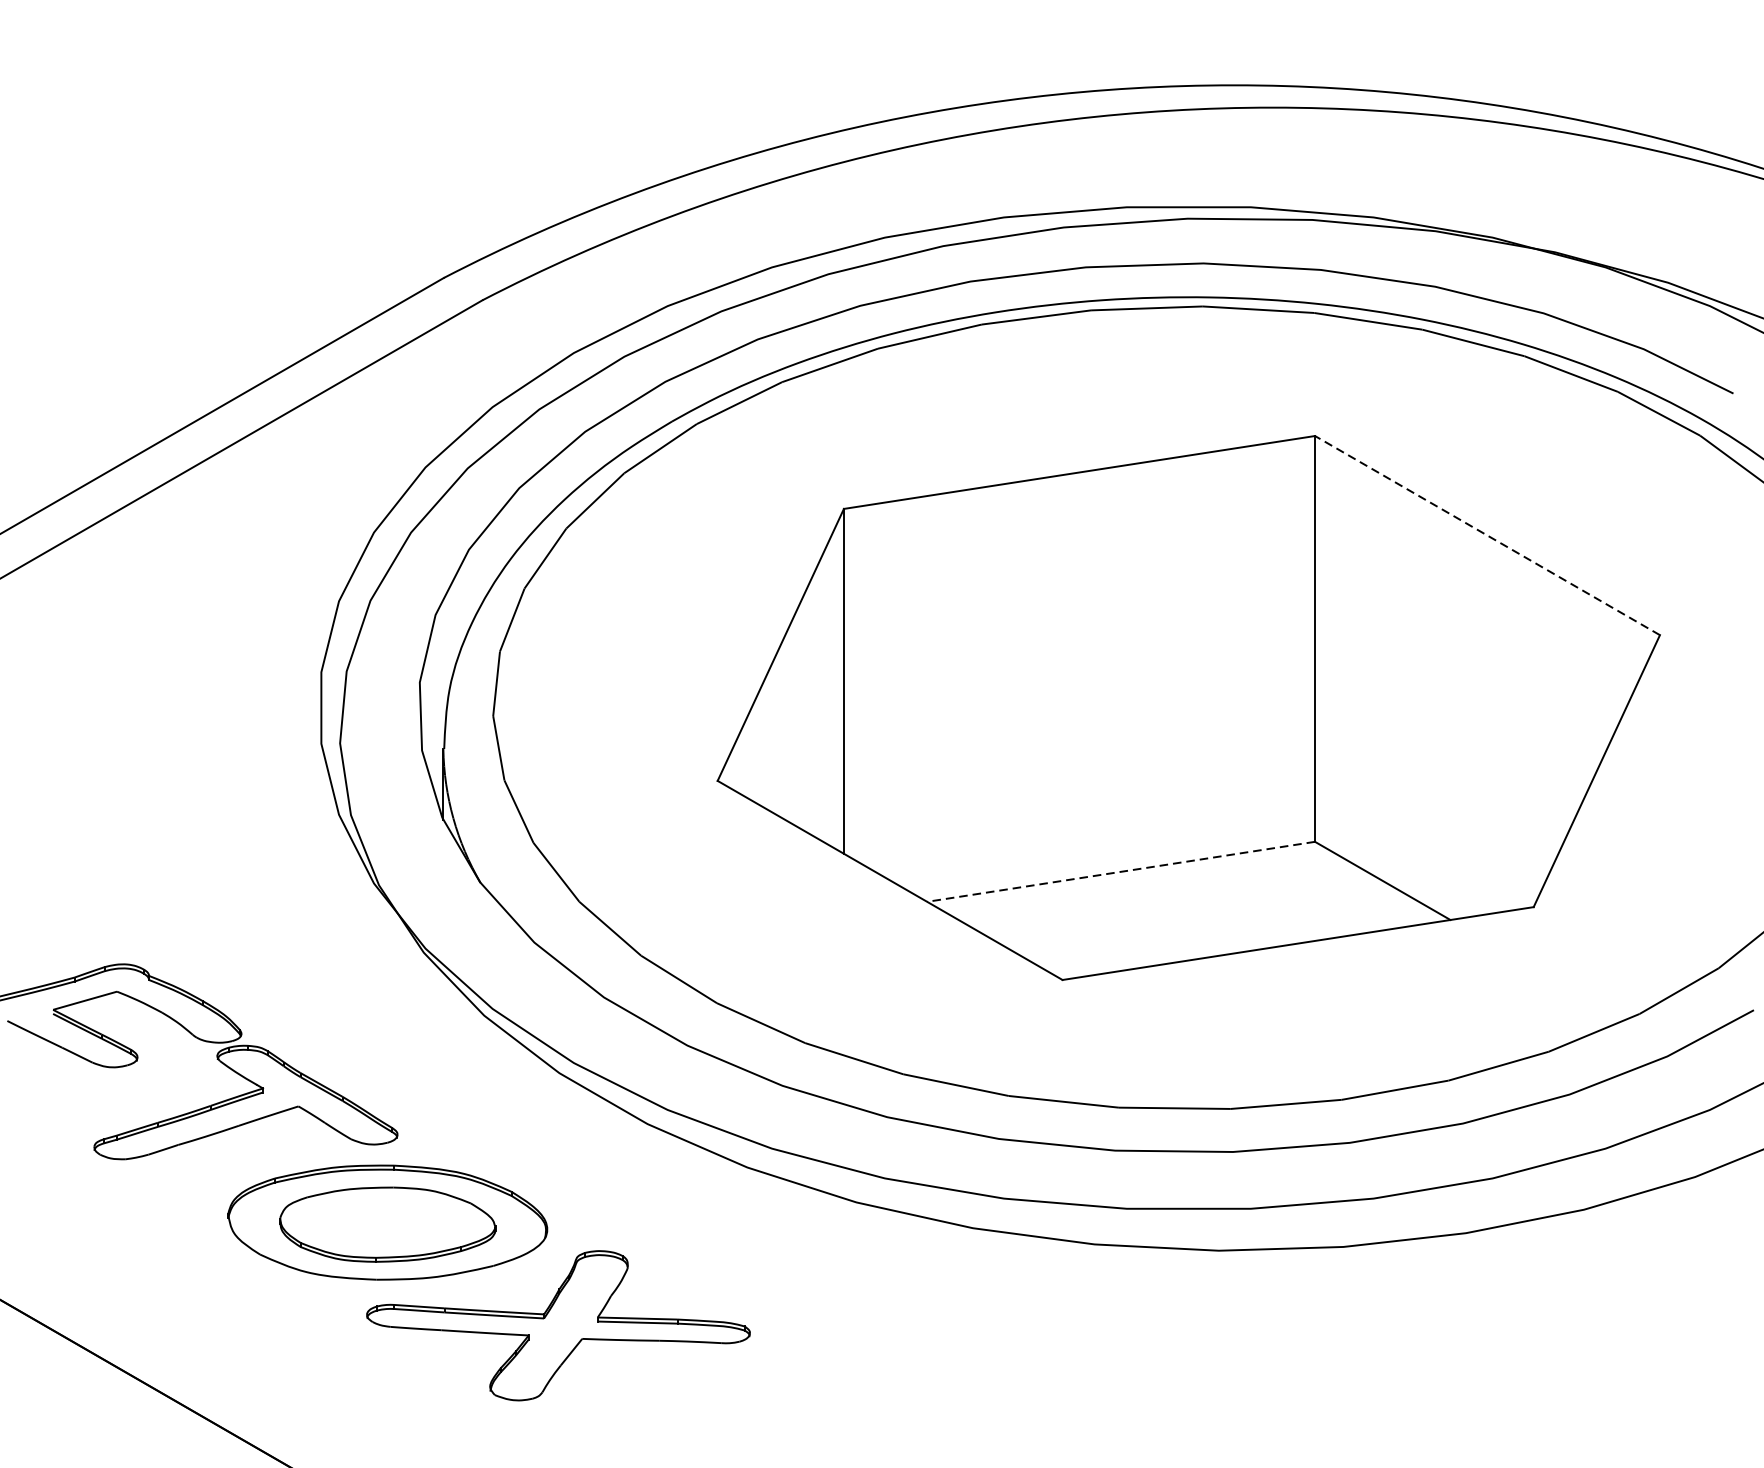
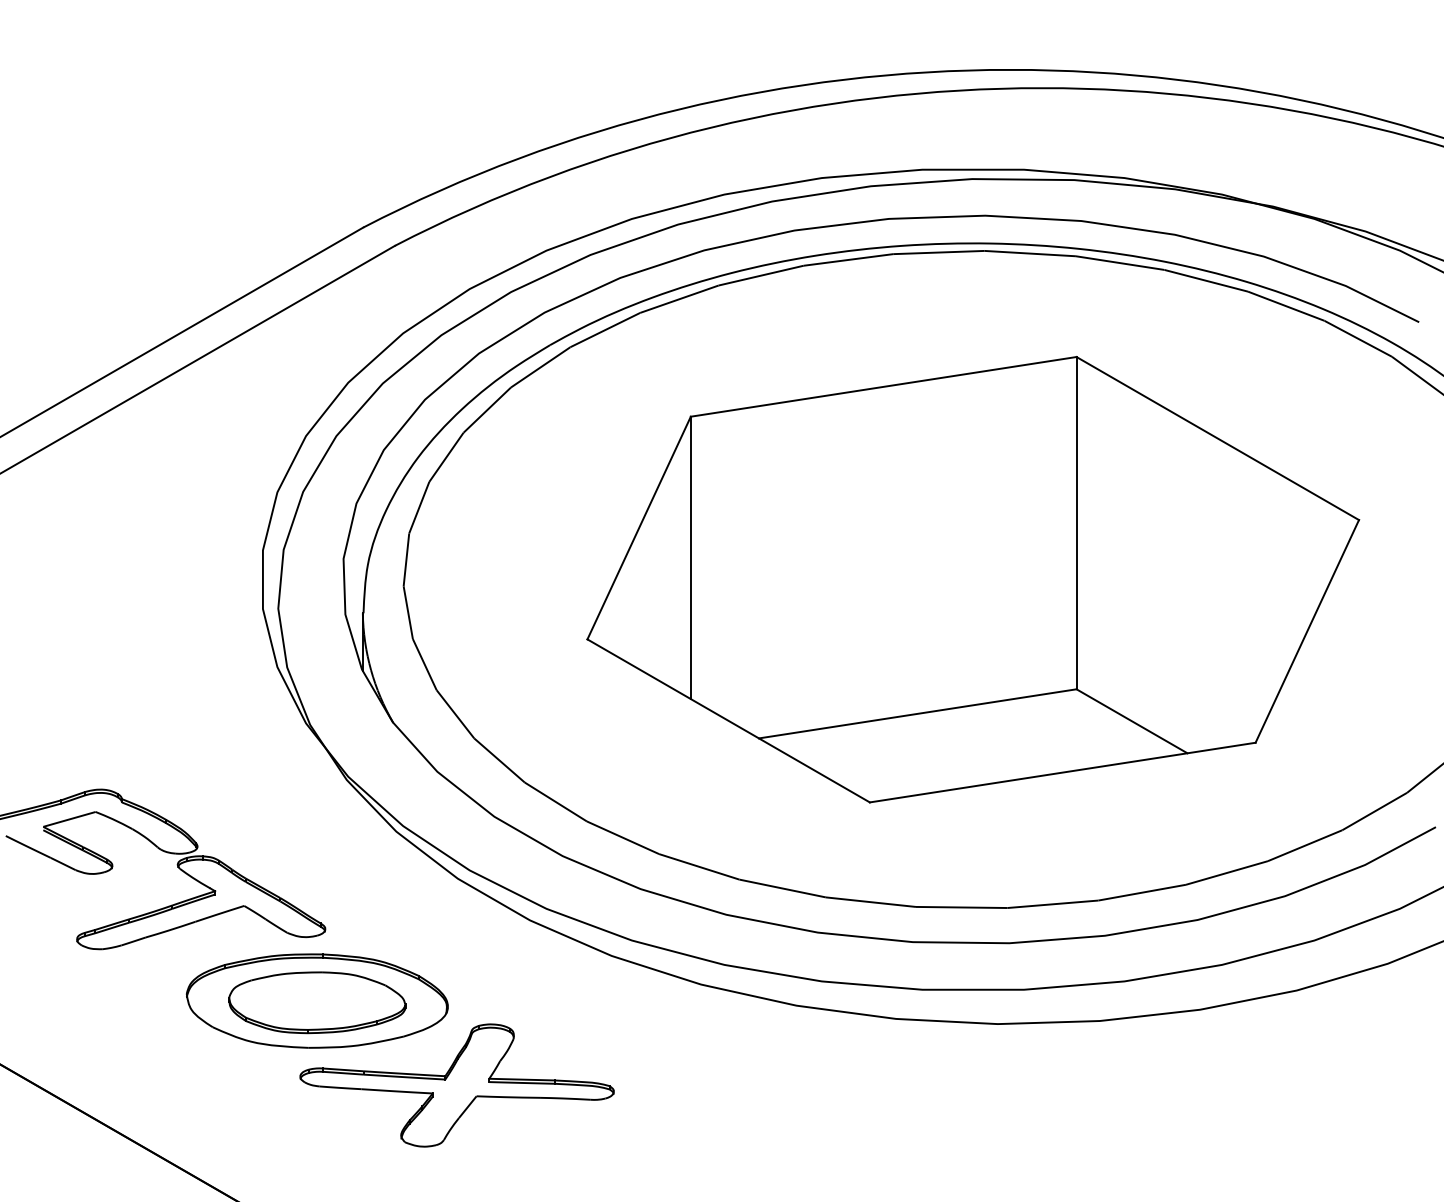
line: (1487, 535) -> (1217, 438), dashed -> solid
line: (1120, 871) -> (917, 713), dashed -> solid

